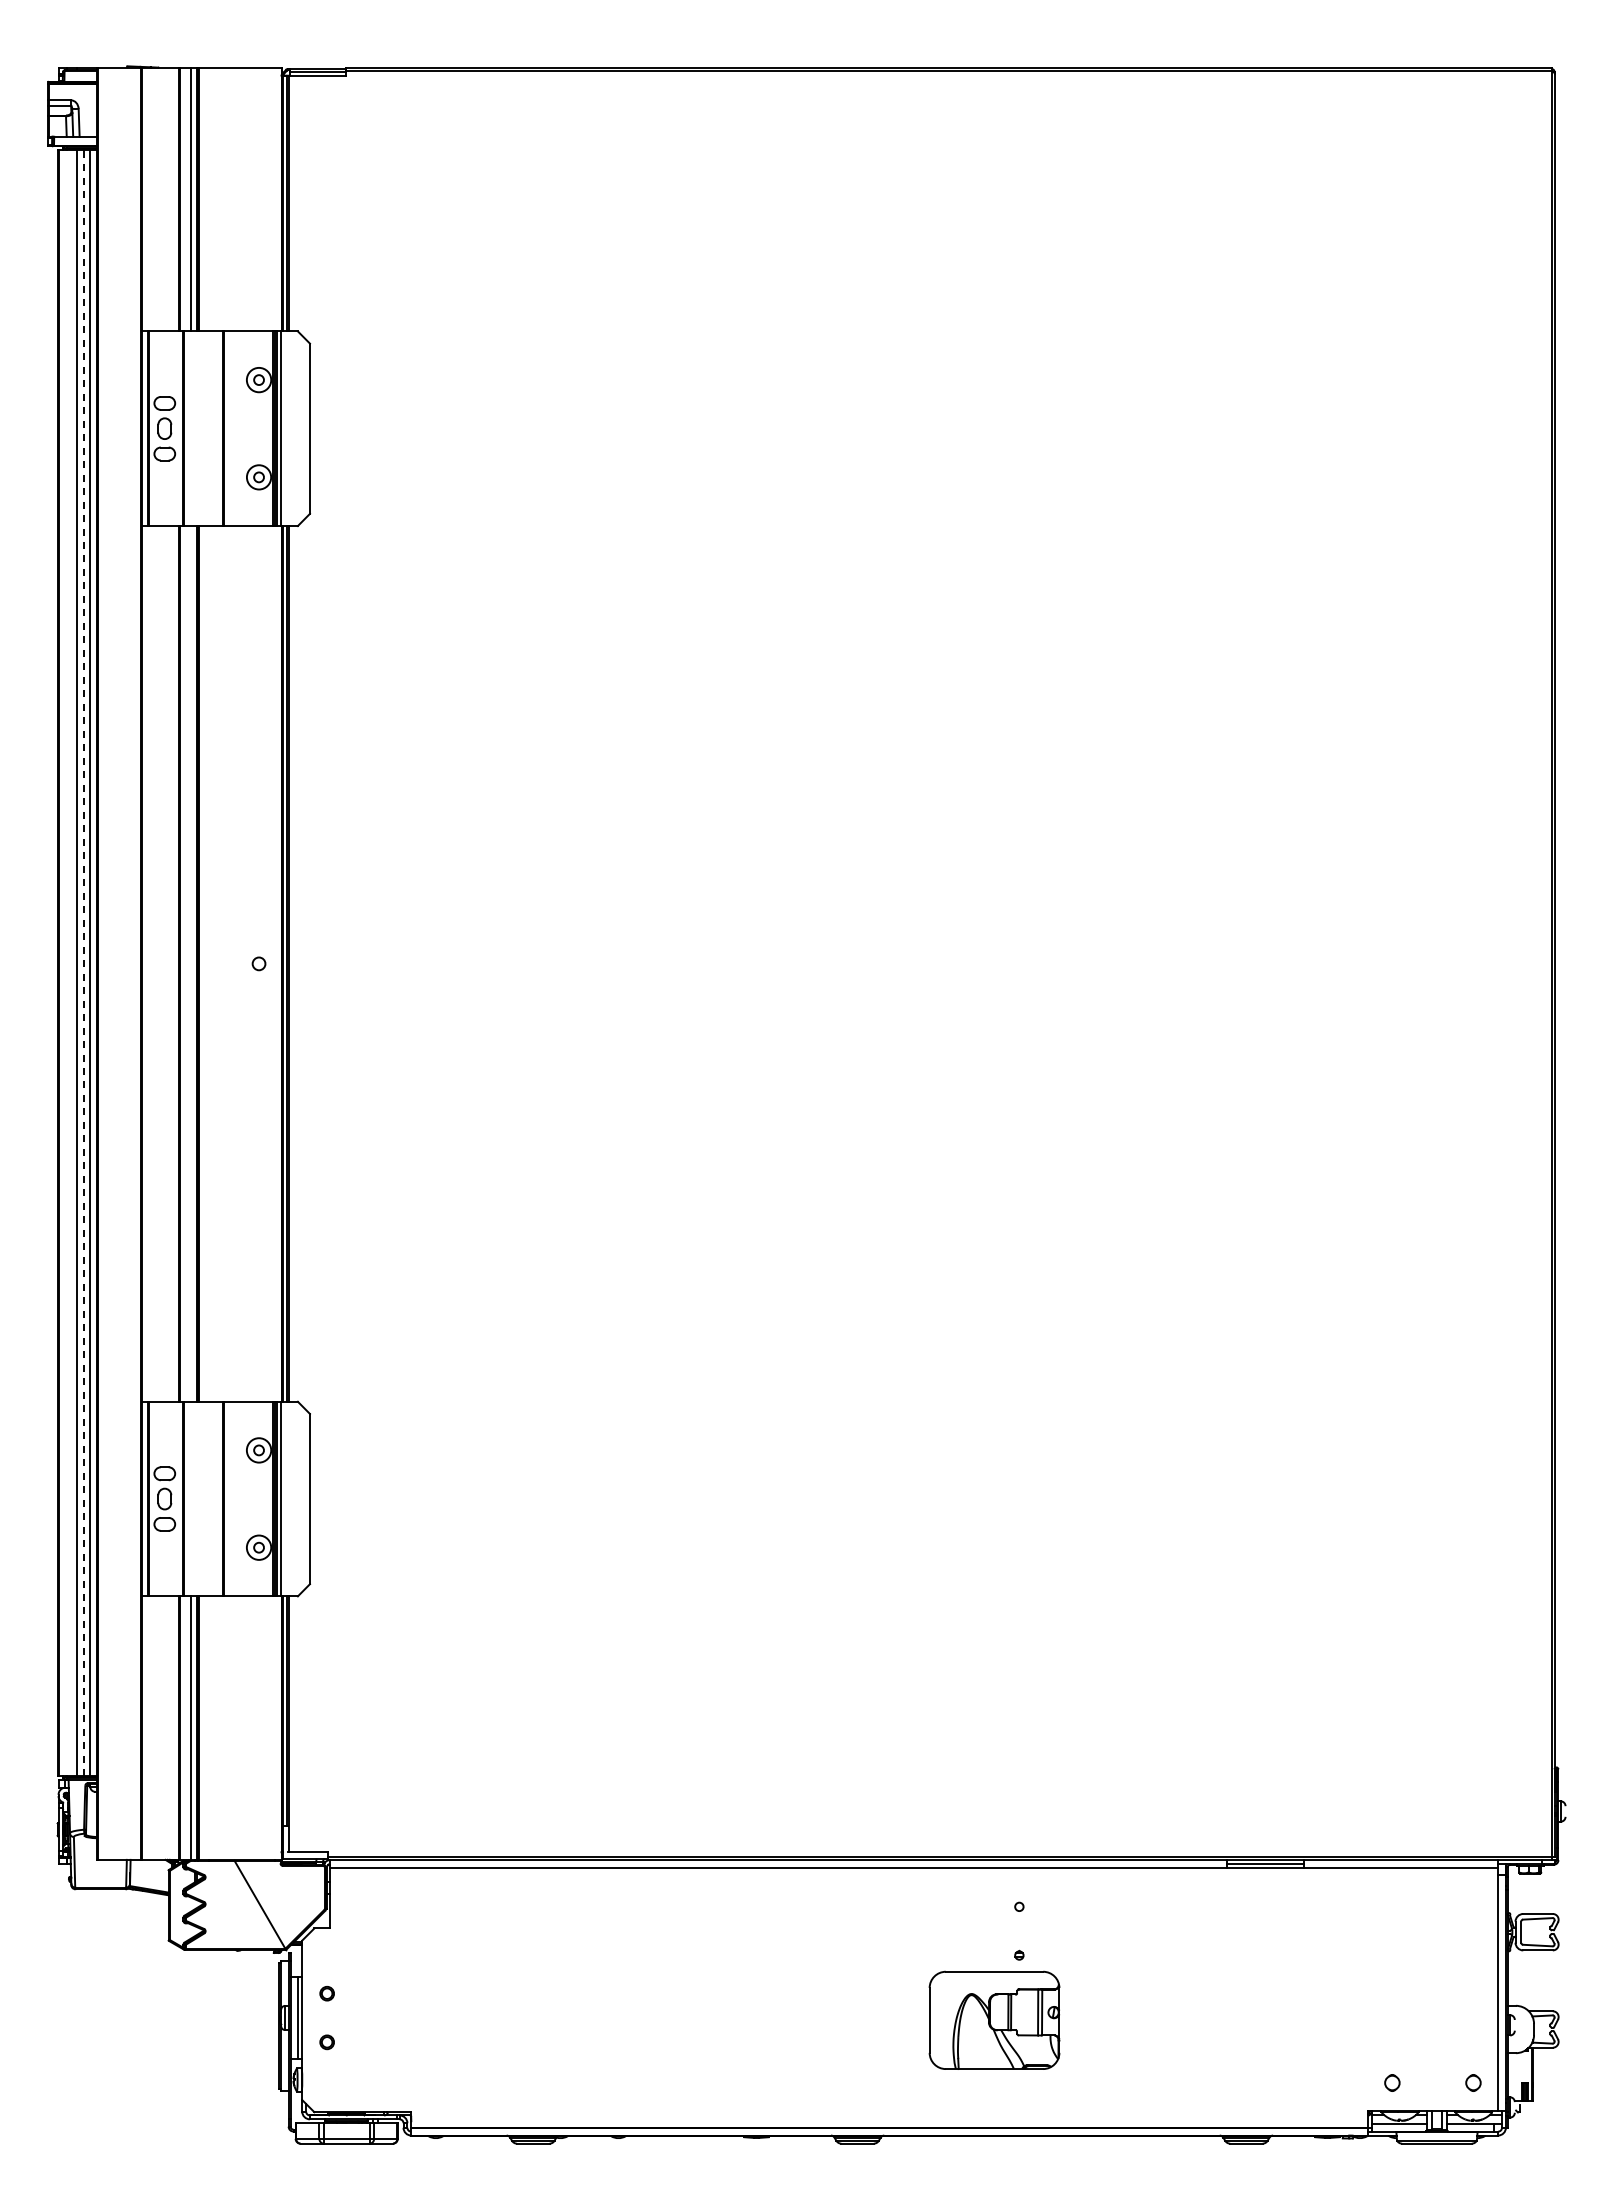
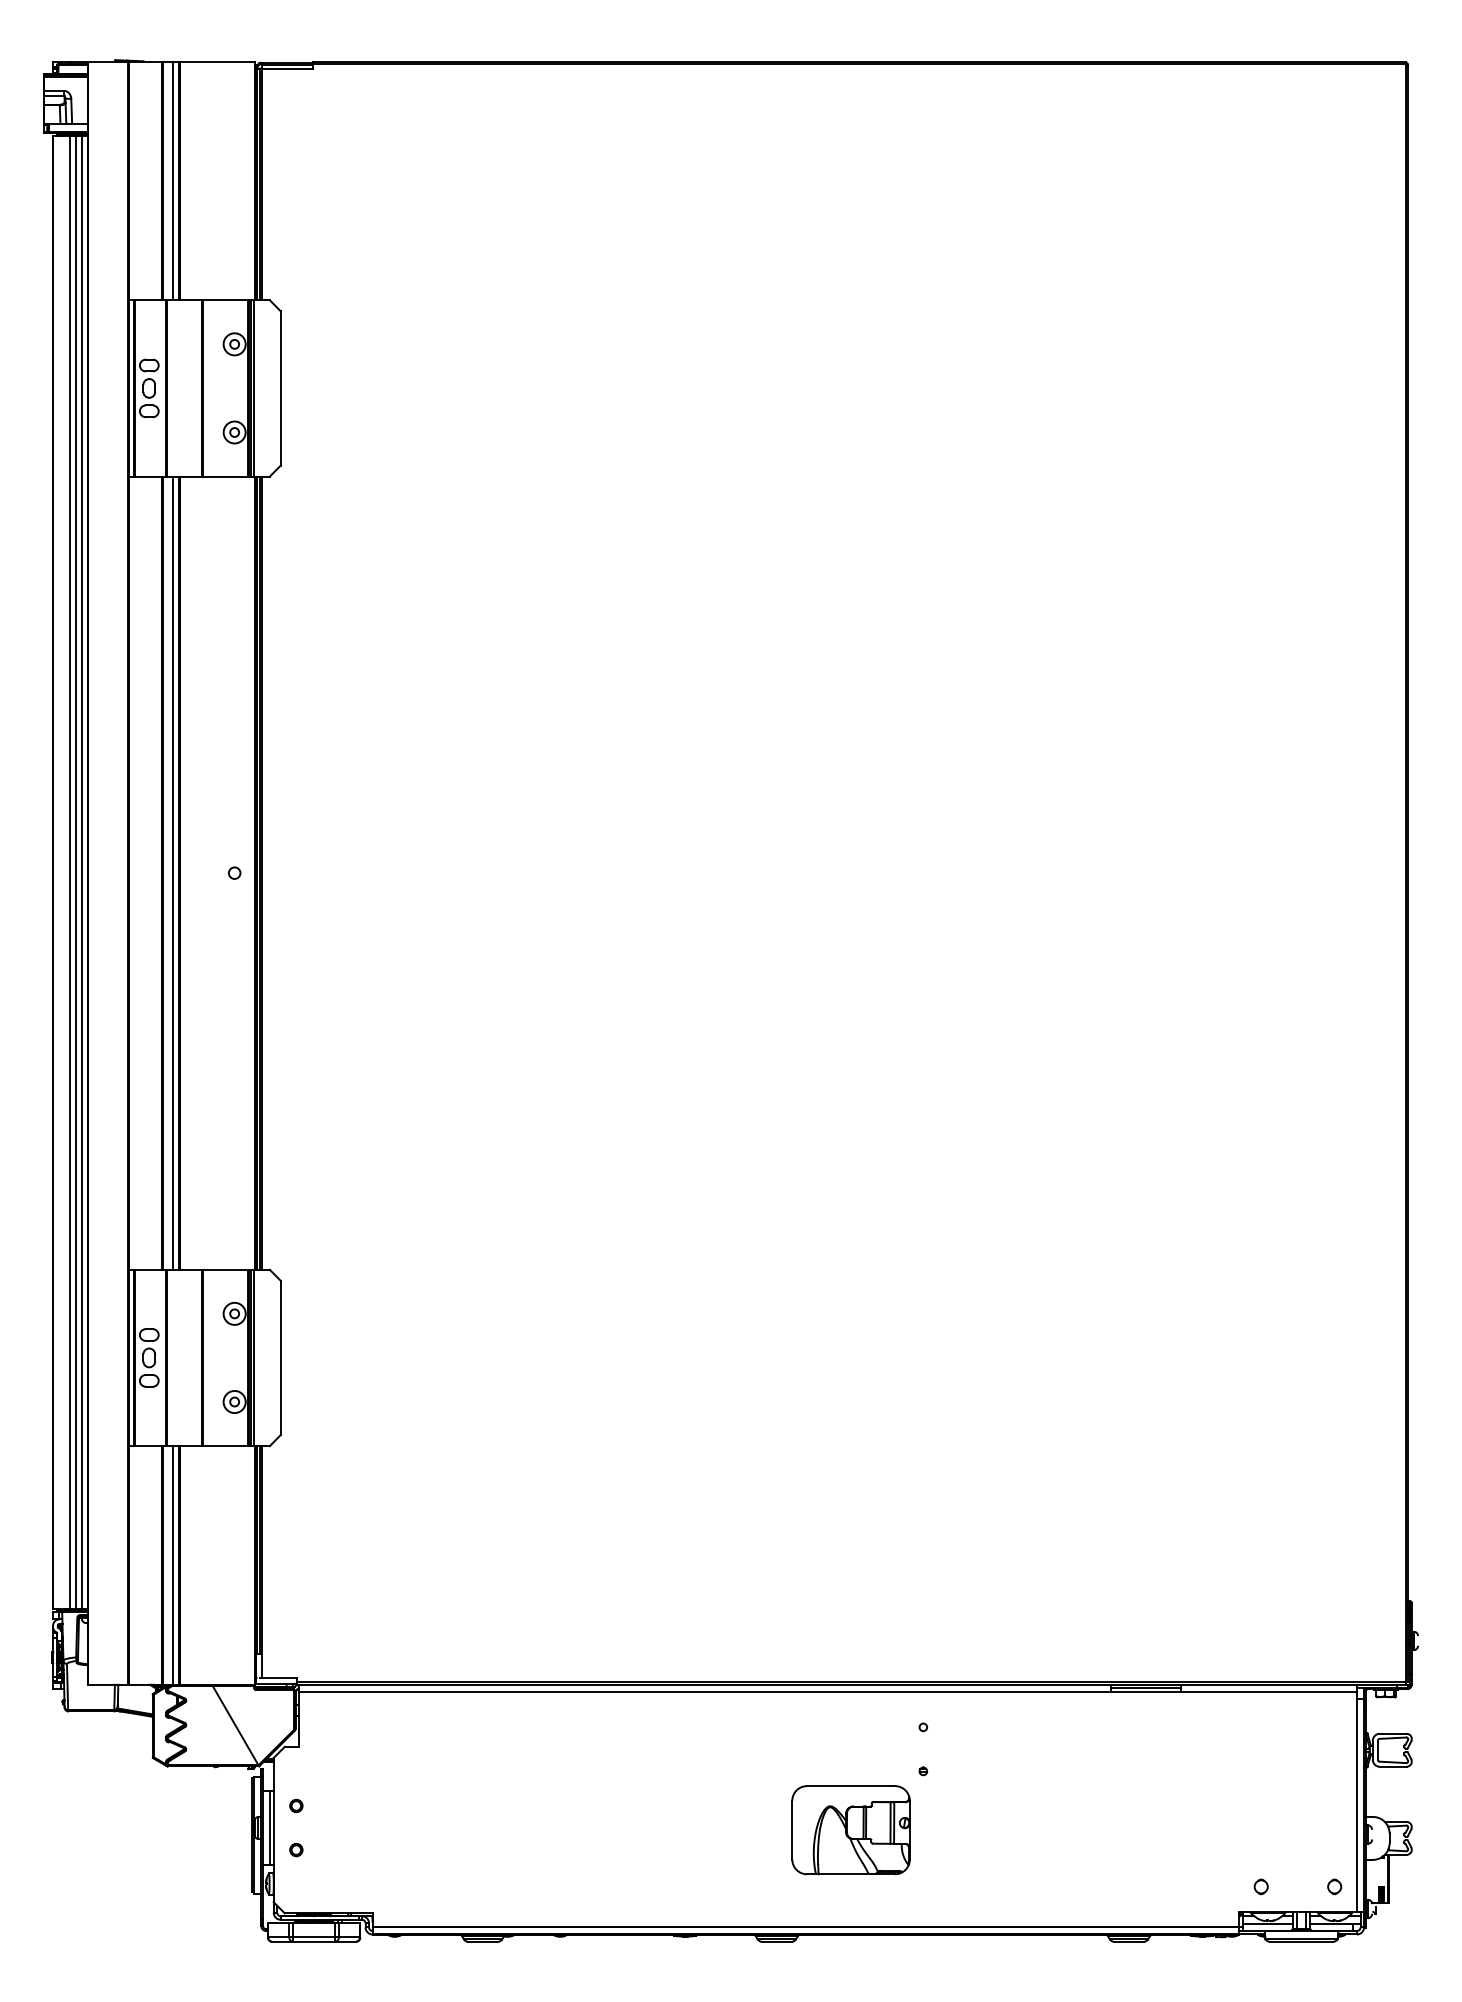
line: (83, 962) -> (75, 871), dashed -> solid
line: (190, 963) -> (172, 872), added
part: (994, 2019) -> (851, 1829), moved

